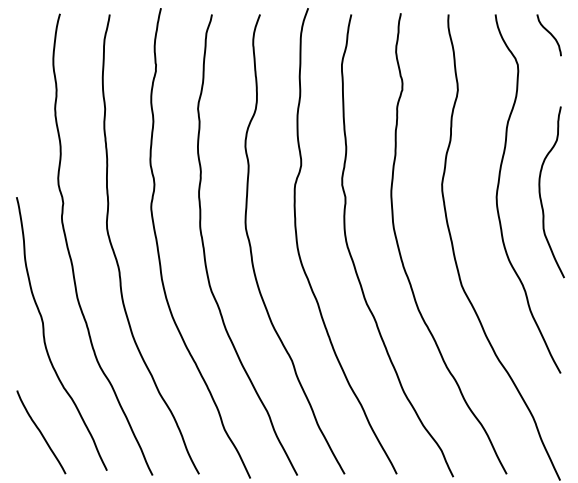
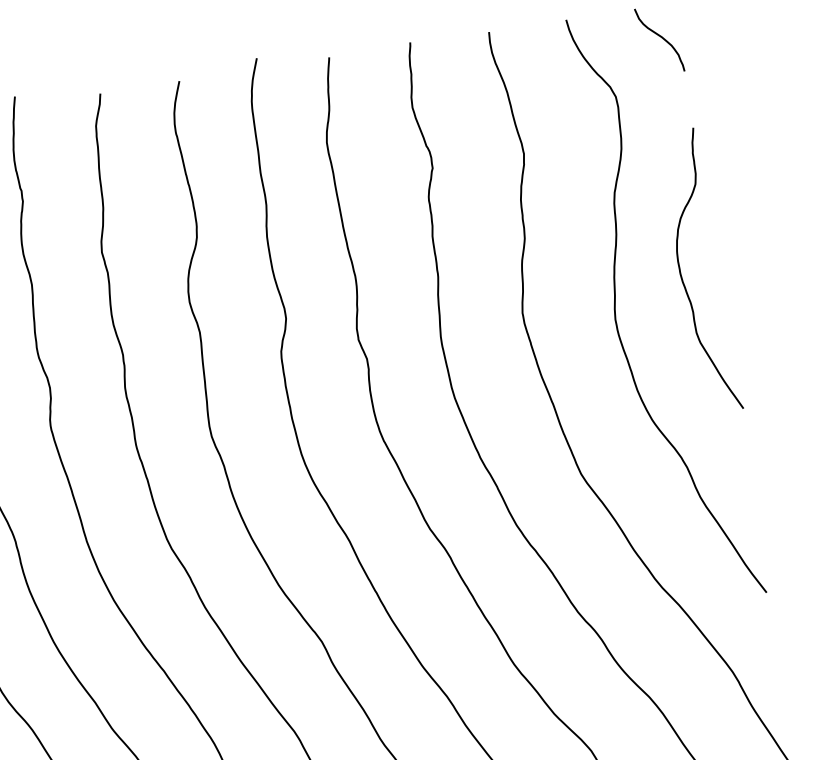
curve: (540, 192) -> (682, 274), moved

